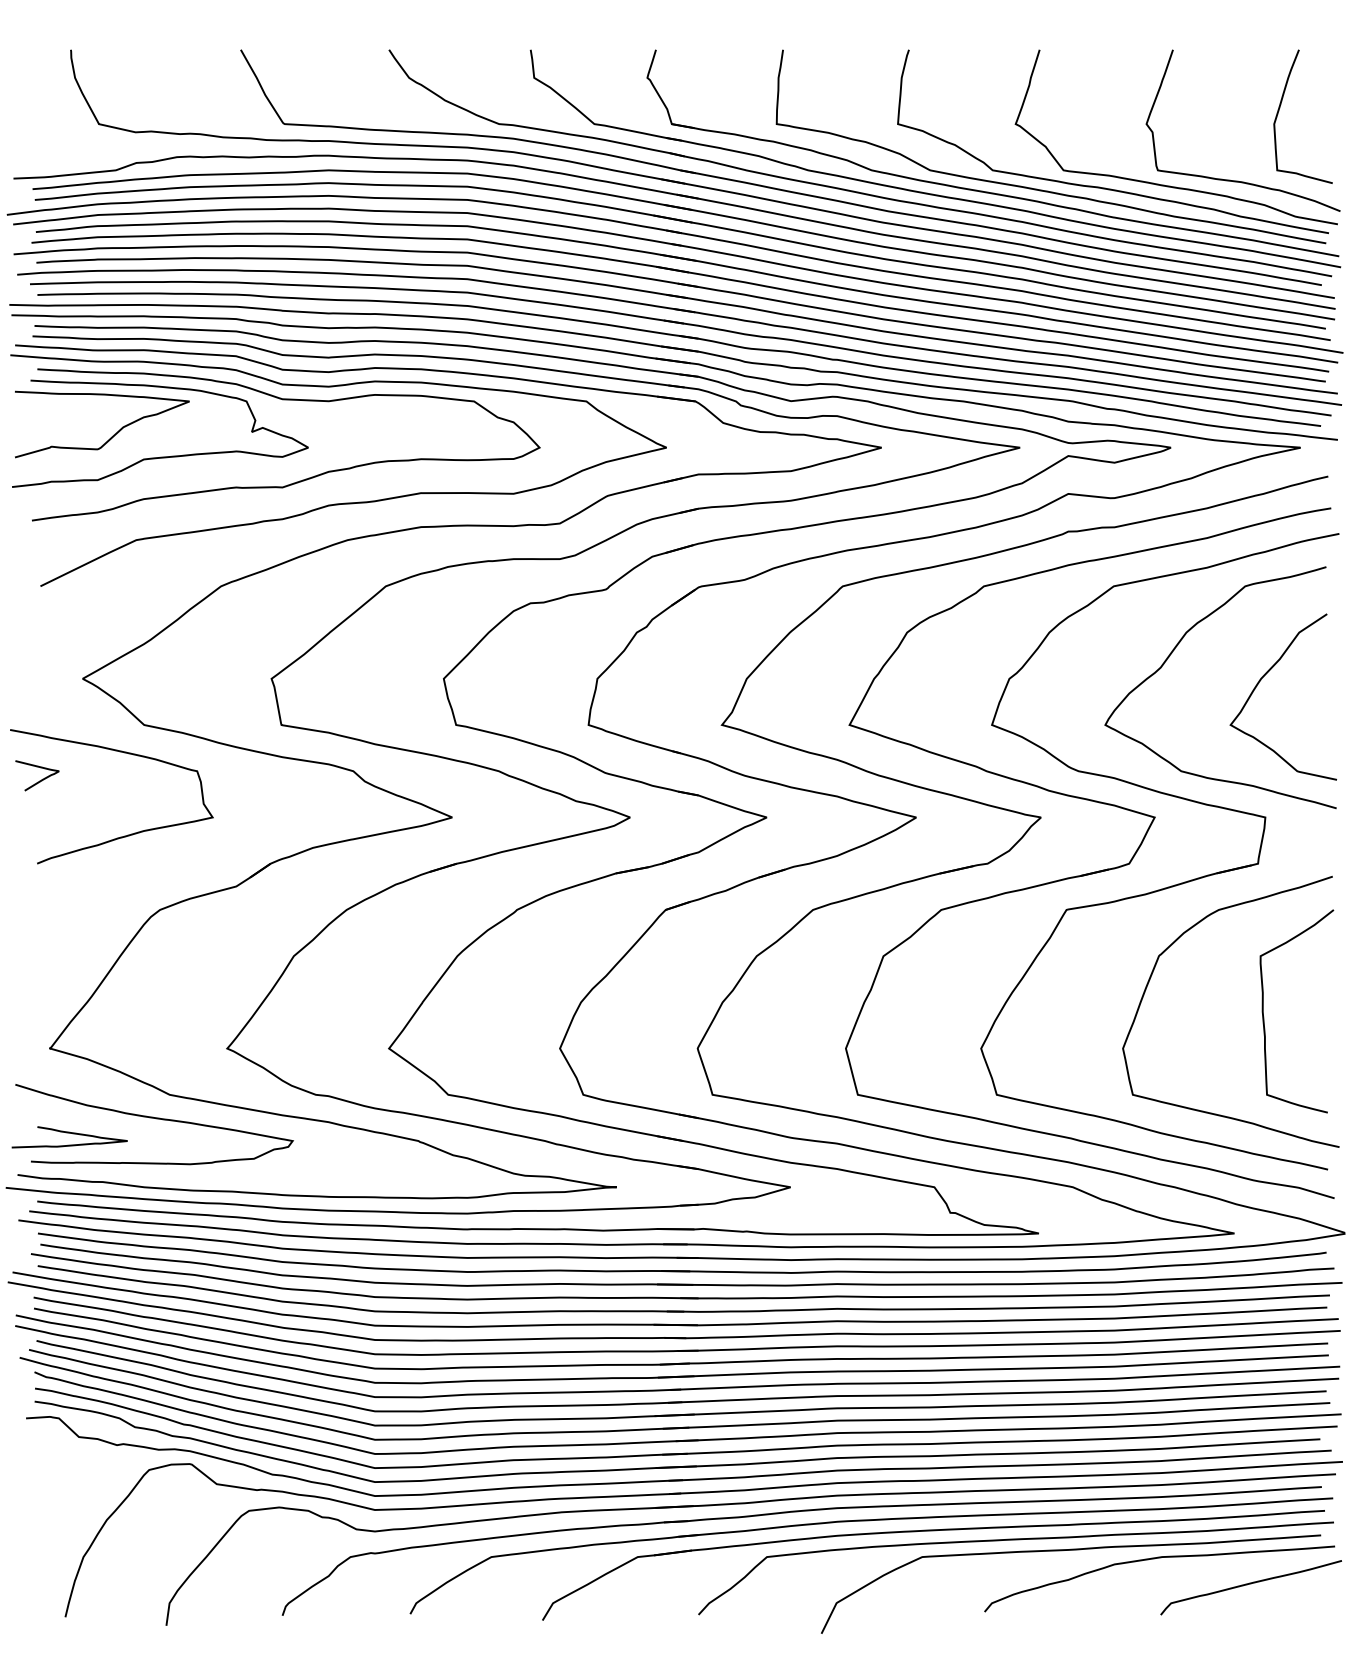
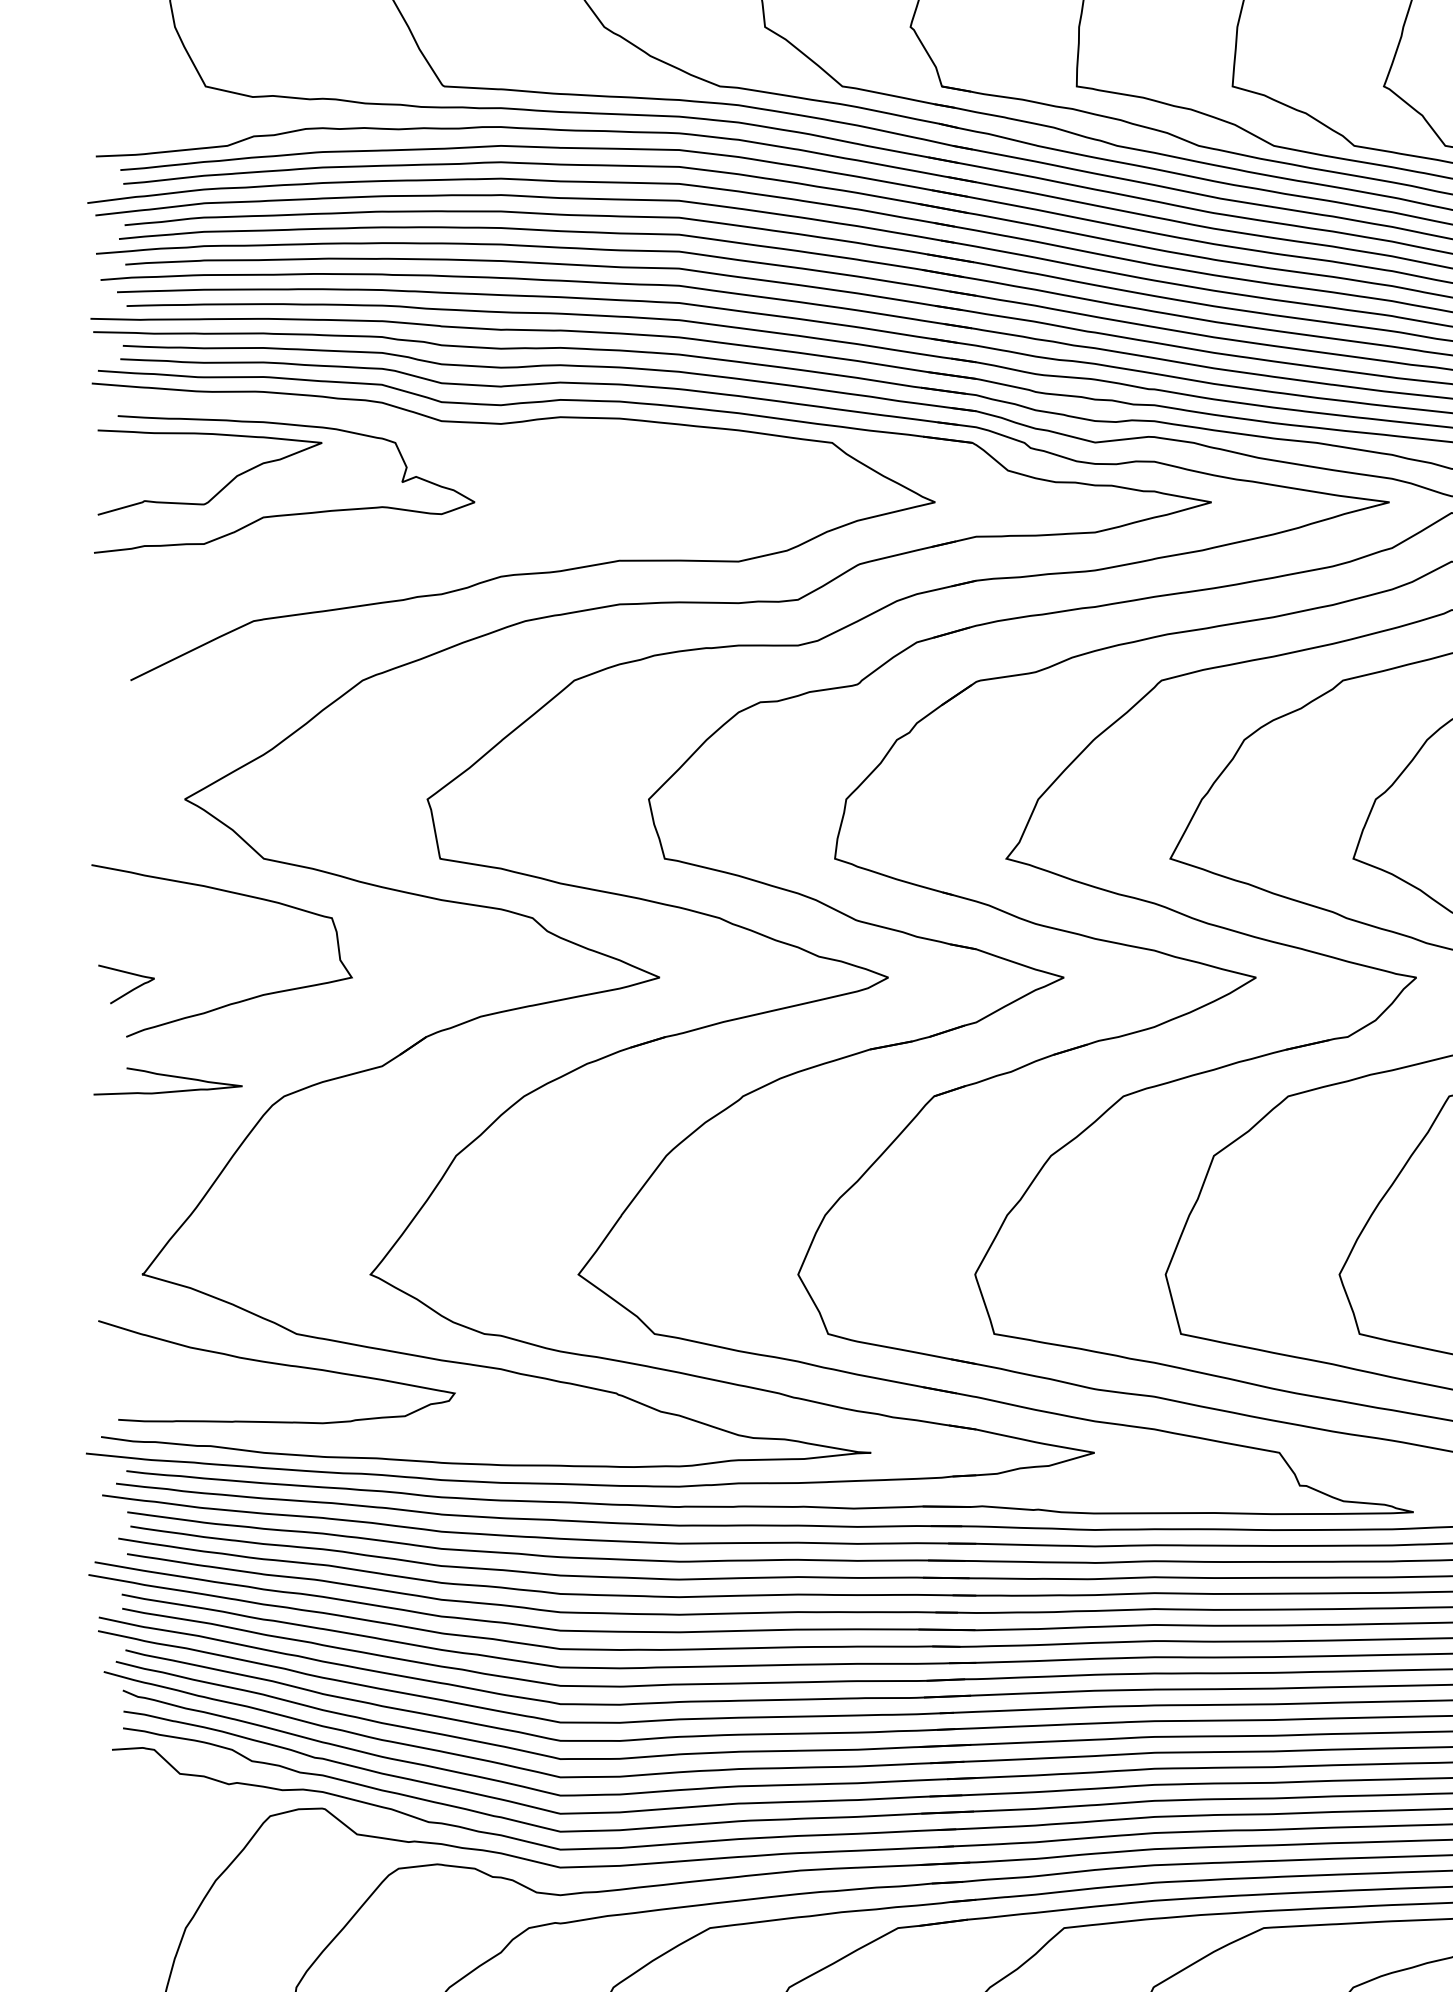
curve: (299, 480) -> (463, 544), removed
curve: (39, 780) -> (129, 990), moved
curve: (69, 1133) -> (167, 1076), moved

